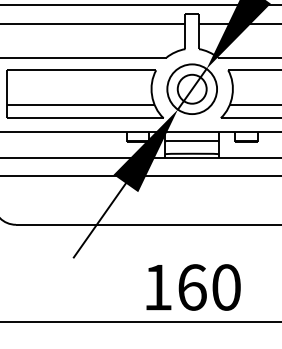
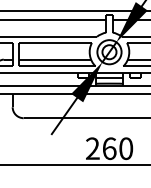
text: (157, 287) -> (92, 148), 160 -> 260

